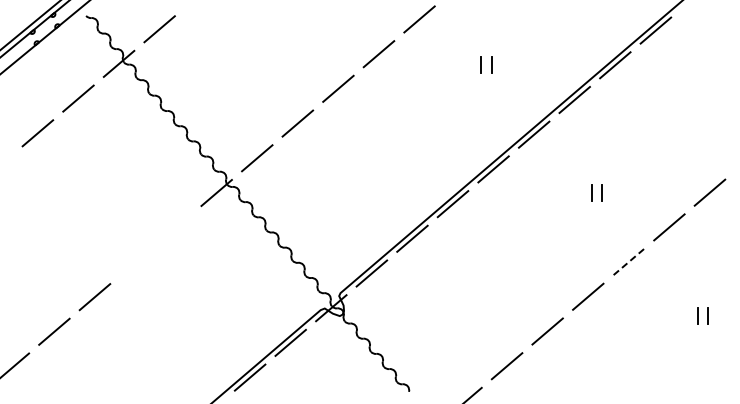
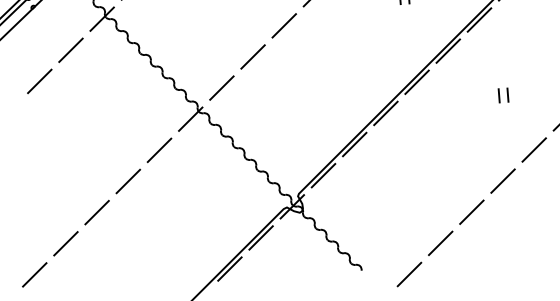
line: (175, 227) -> (158, 150), added
line: (135, 262) -> (128, 181), added
line: (628, 262) -> (534, 150), dashed -> solid

